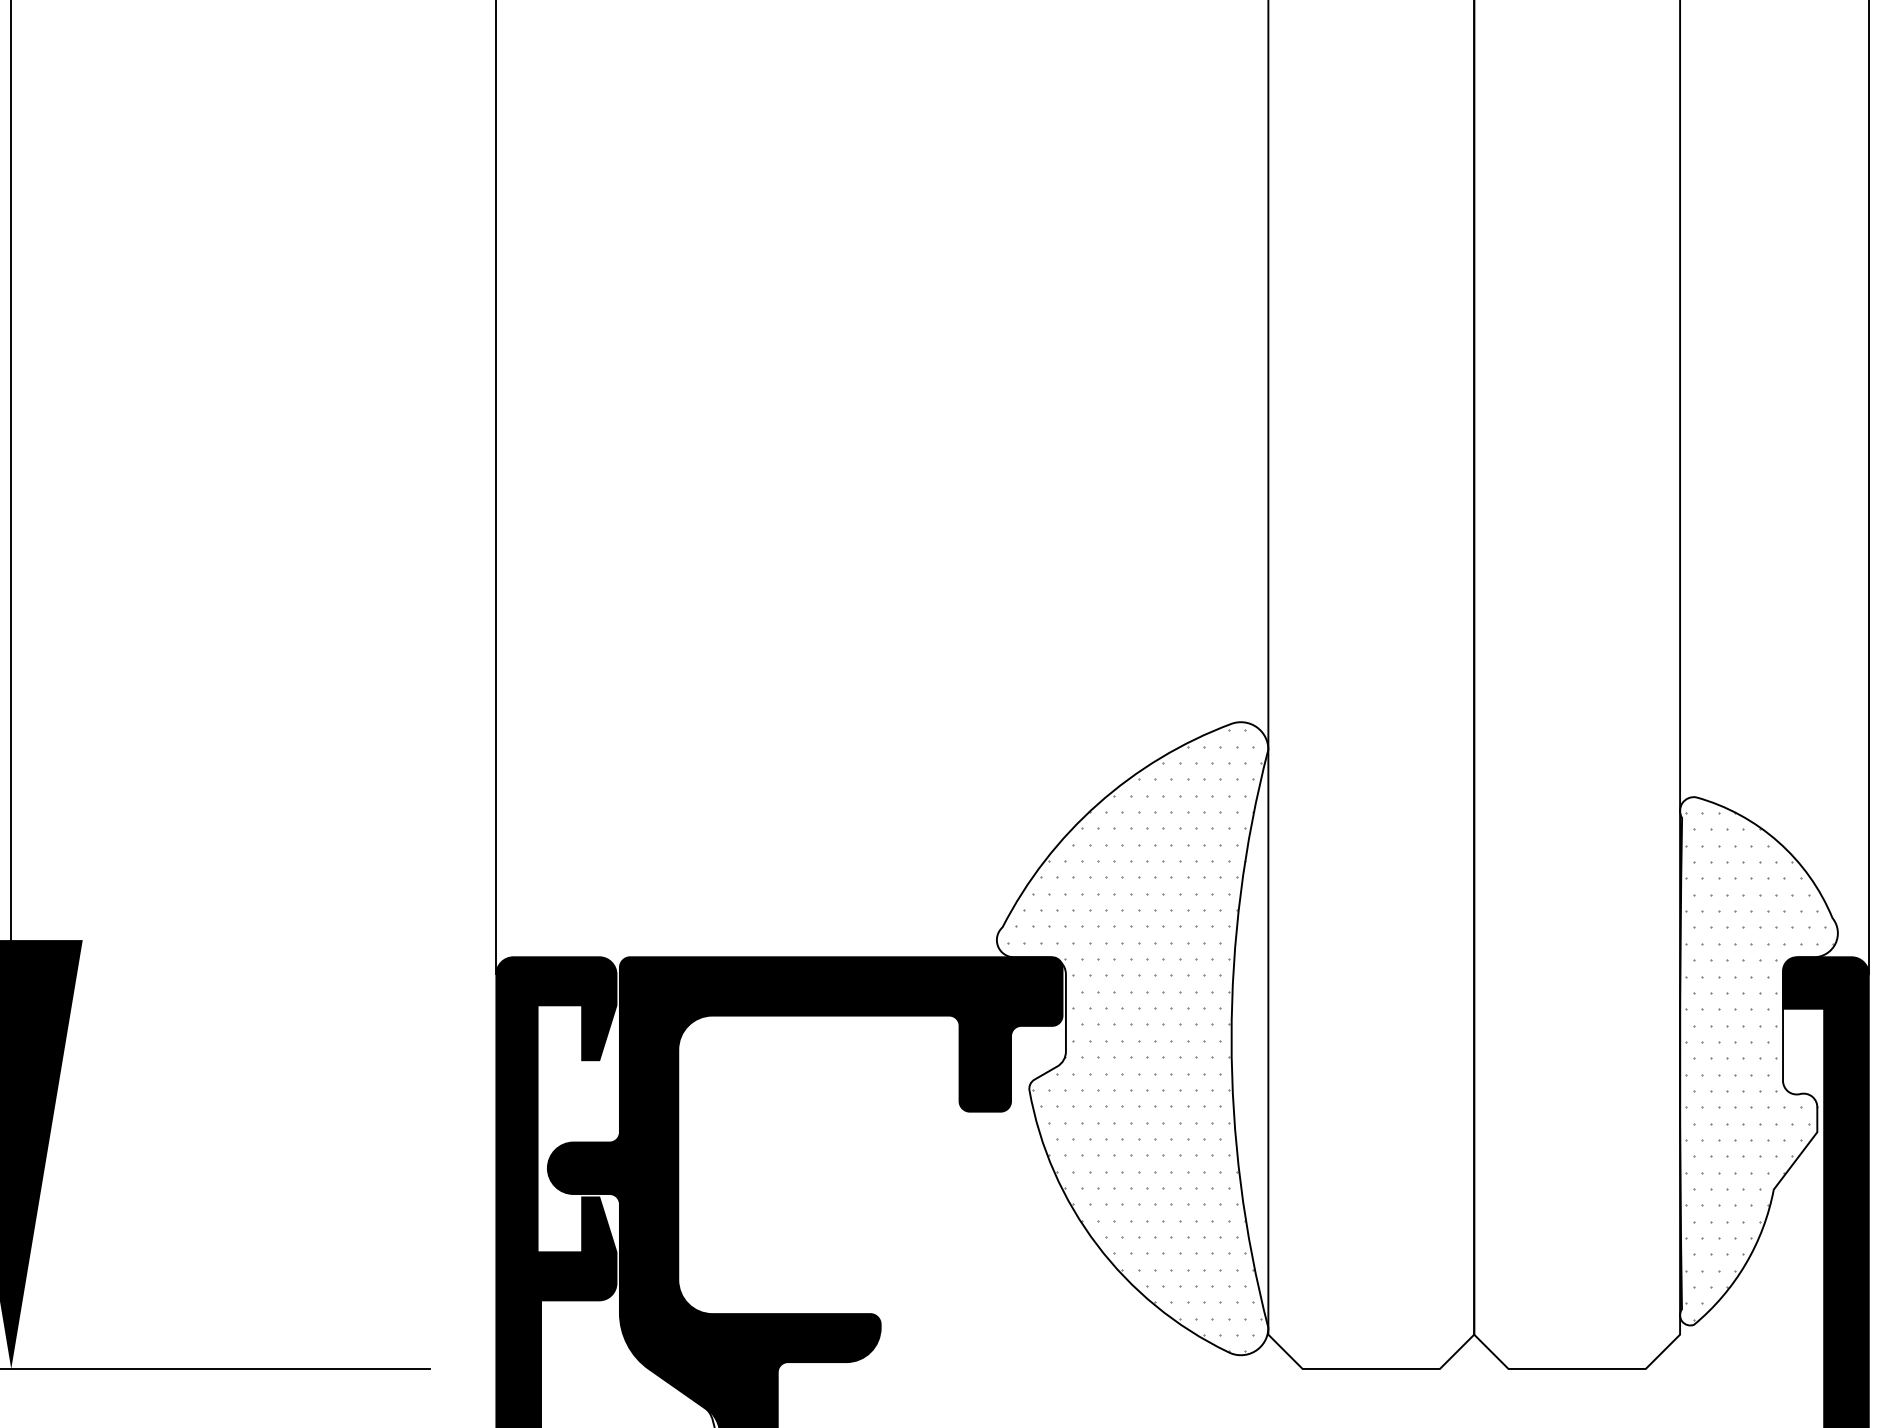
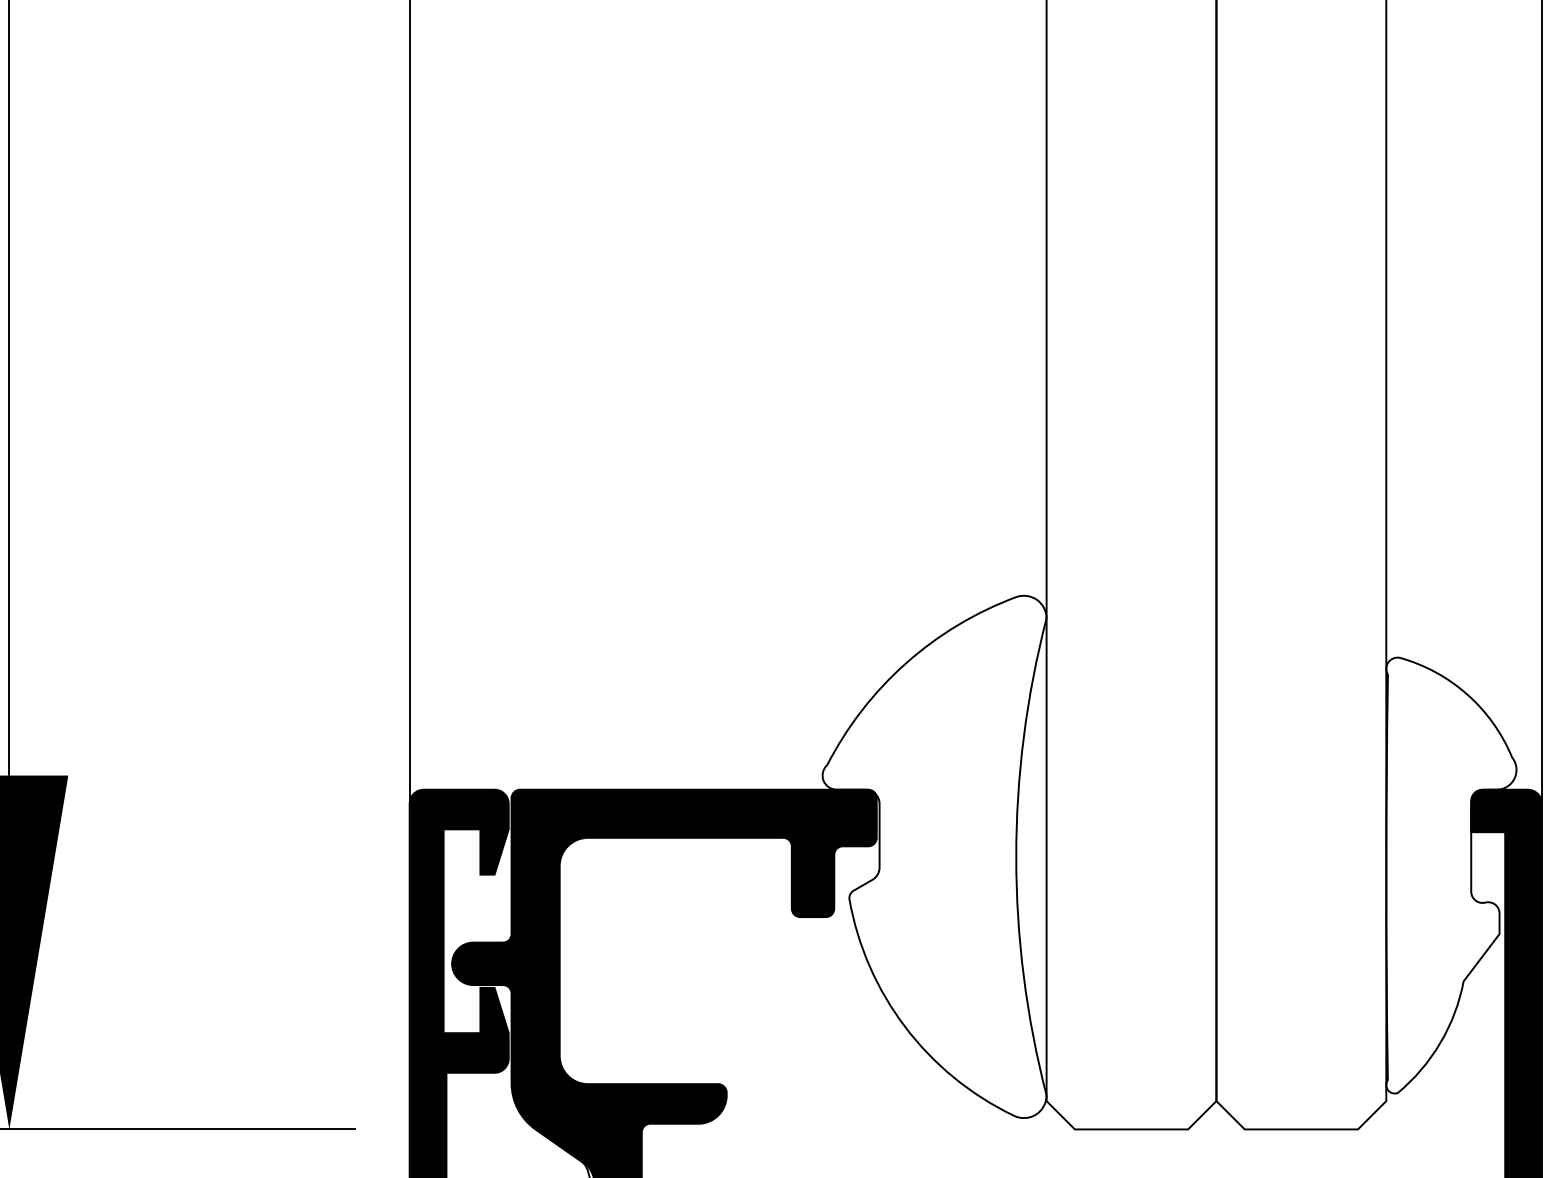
hatch: (1134, 1040) -> (936, 858), removed
hatch: (1759, 1066) -> (1451, 879), removed

